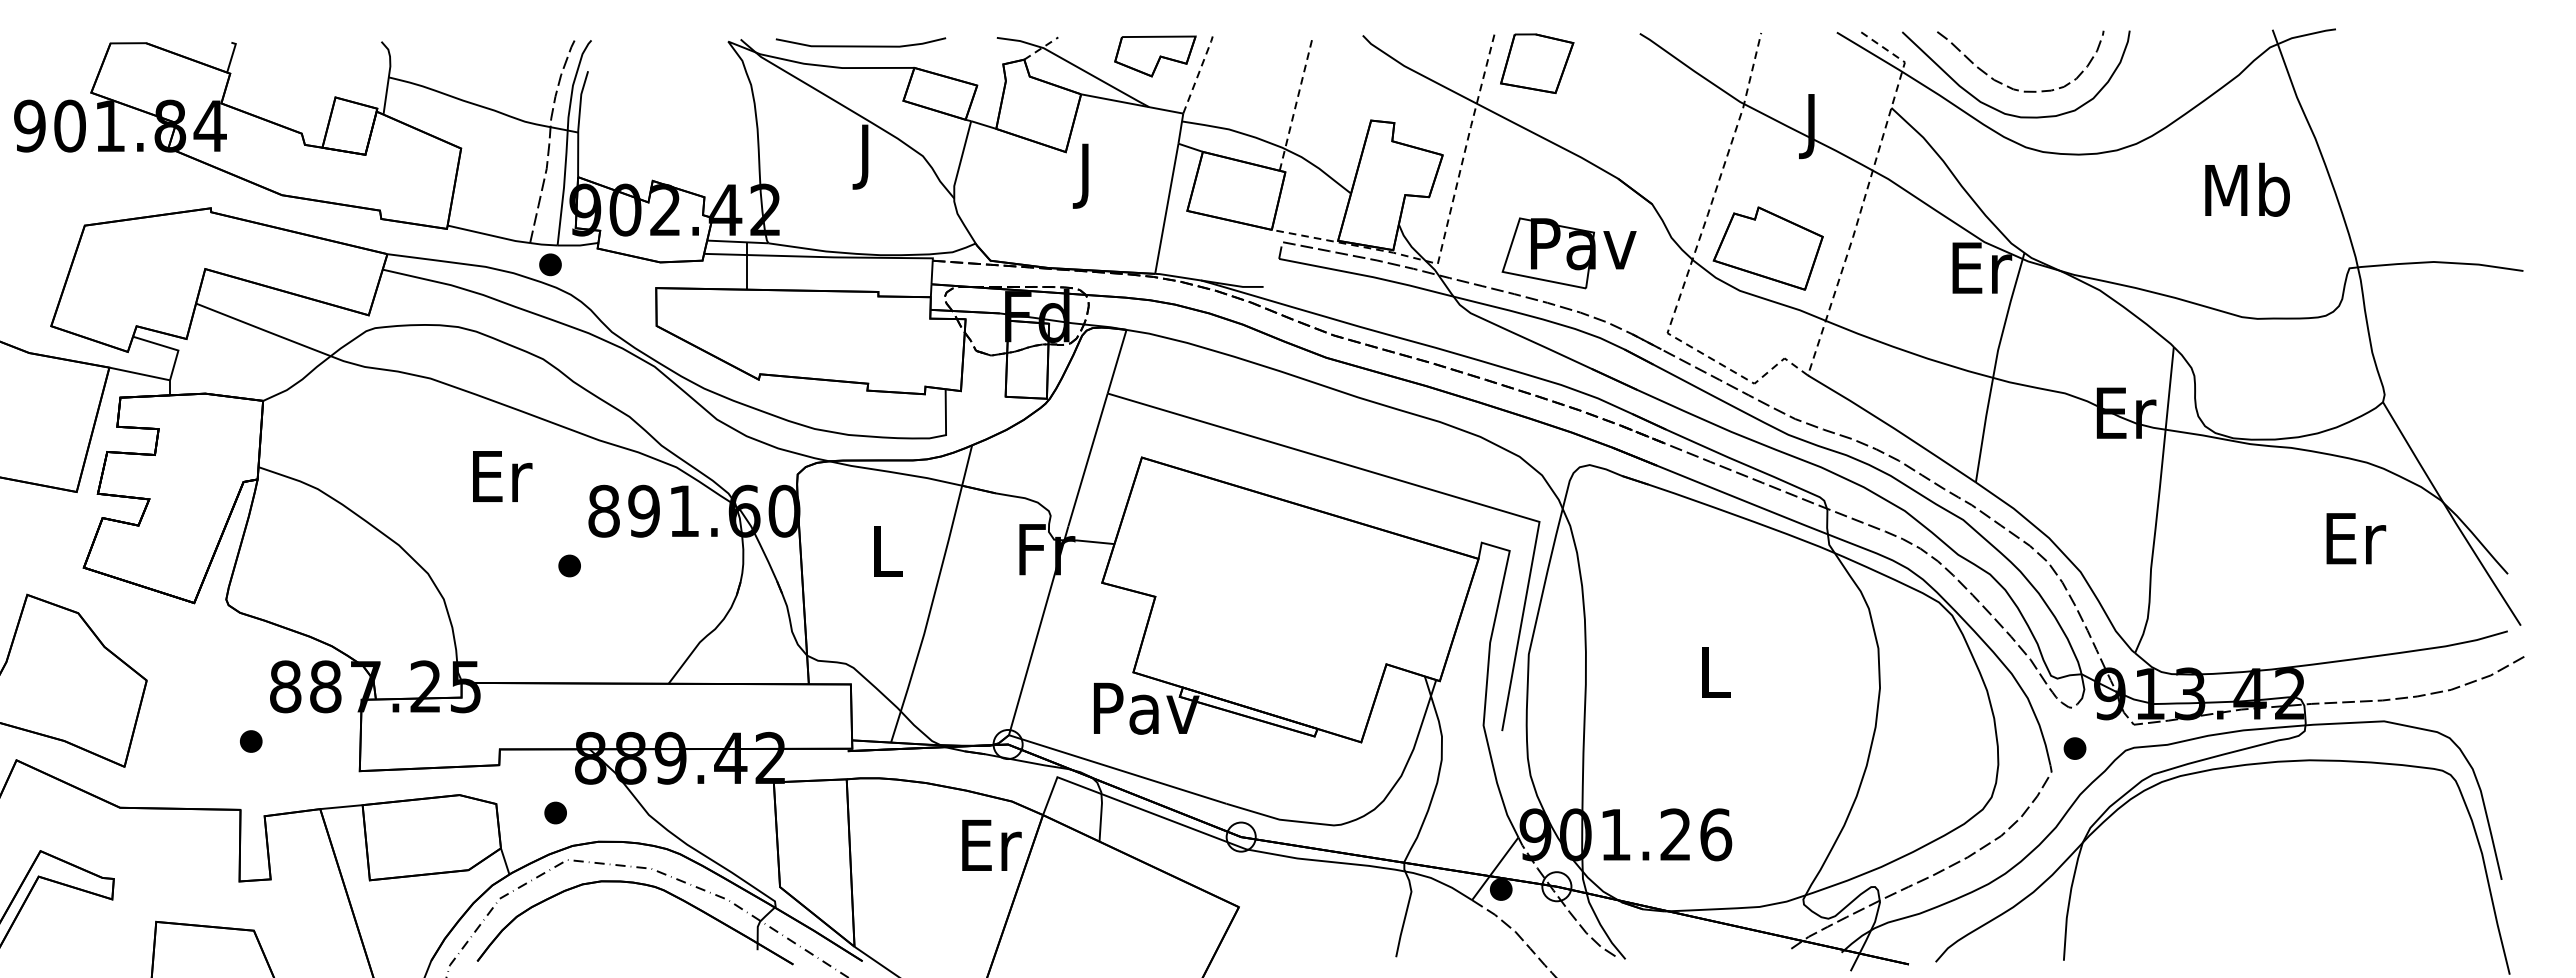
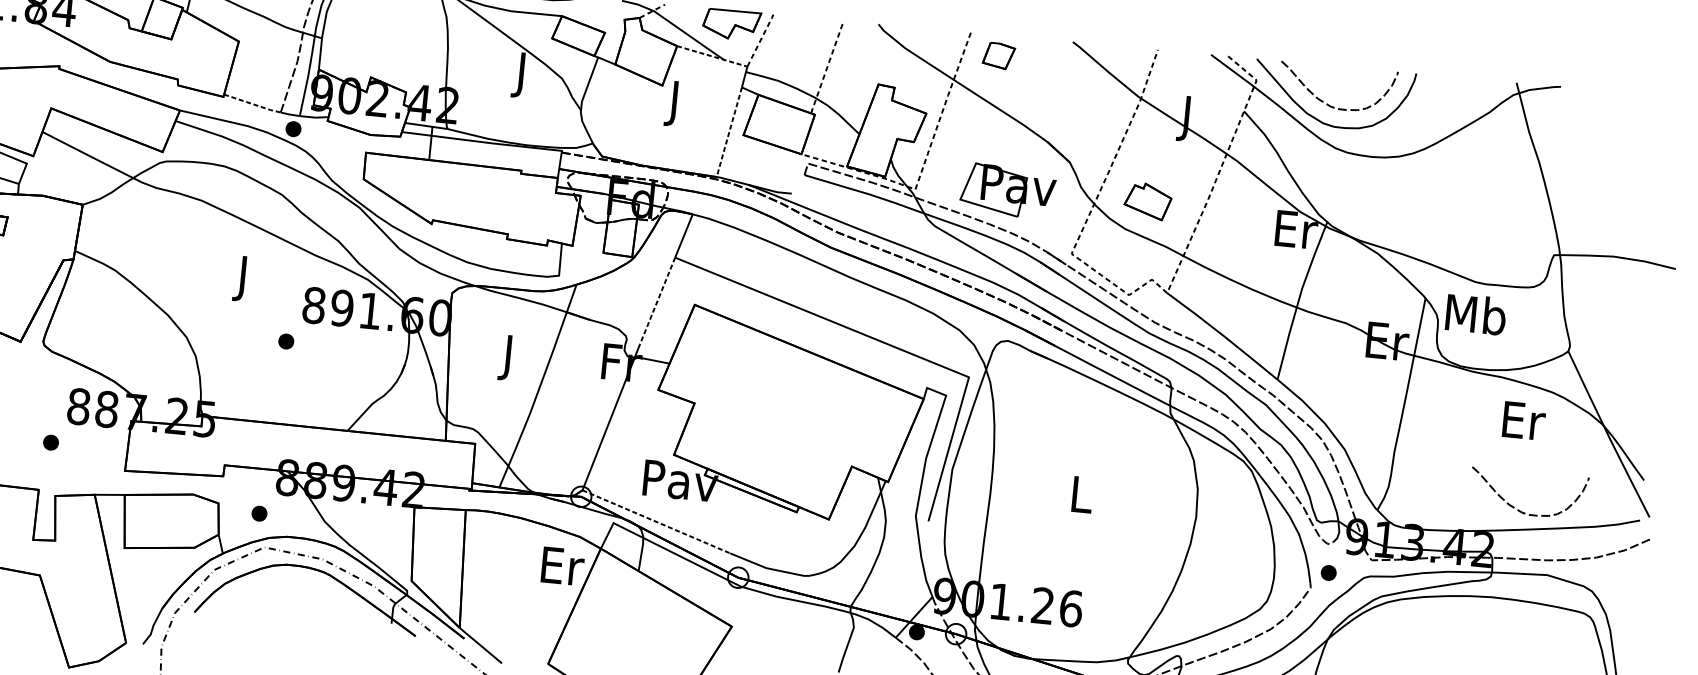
part: (1537, 63) -> (999, 55), size x0.6
line: (1132, 103) -> (712, 56), solid -> dashed
text: (2247, 189) -> (1476, 314), moved
line: (1166, 209) -> (729, 132), solid -> dashed
line: (489, 235) -> (252, 104), solid -> dashed
part: (1767, 248) -> (1147, 201), size x0.6
line: (1087, 460) -> (656, 303), solid -> dashed
text: (502, 483) -> (244, 279), Er -> J
text: (2356, 538) -> (1524, 420), moved
text: (887, 558) -> (509, 358), L -> J
curve: (2334, 632) -> (1518, 509), added
line: (1117, 769) -> (656, 521), solid -> dashed

